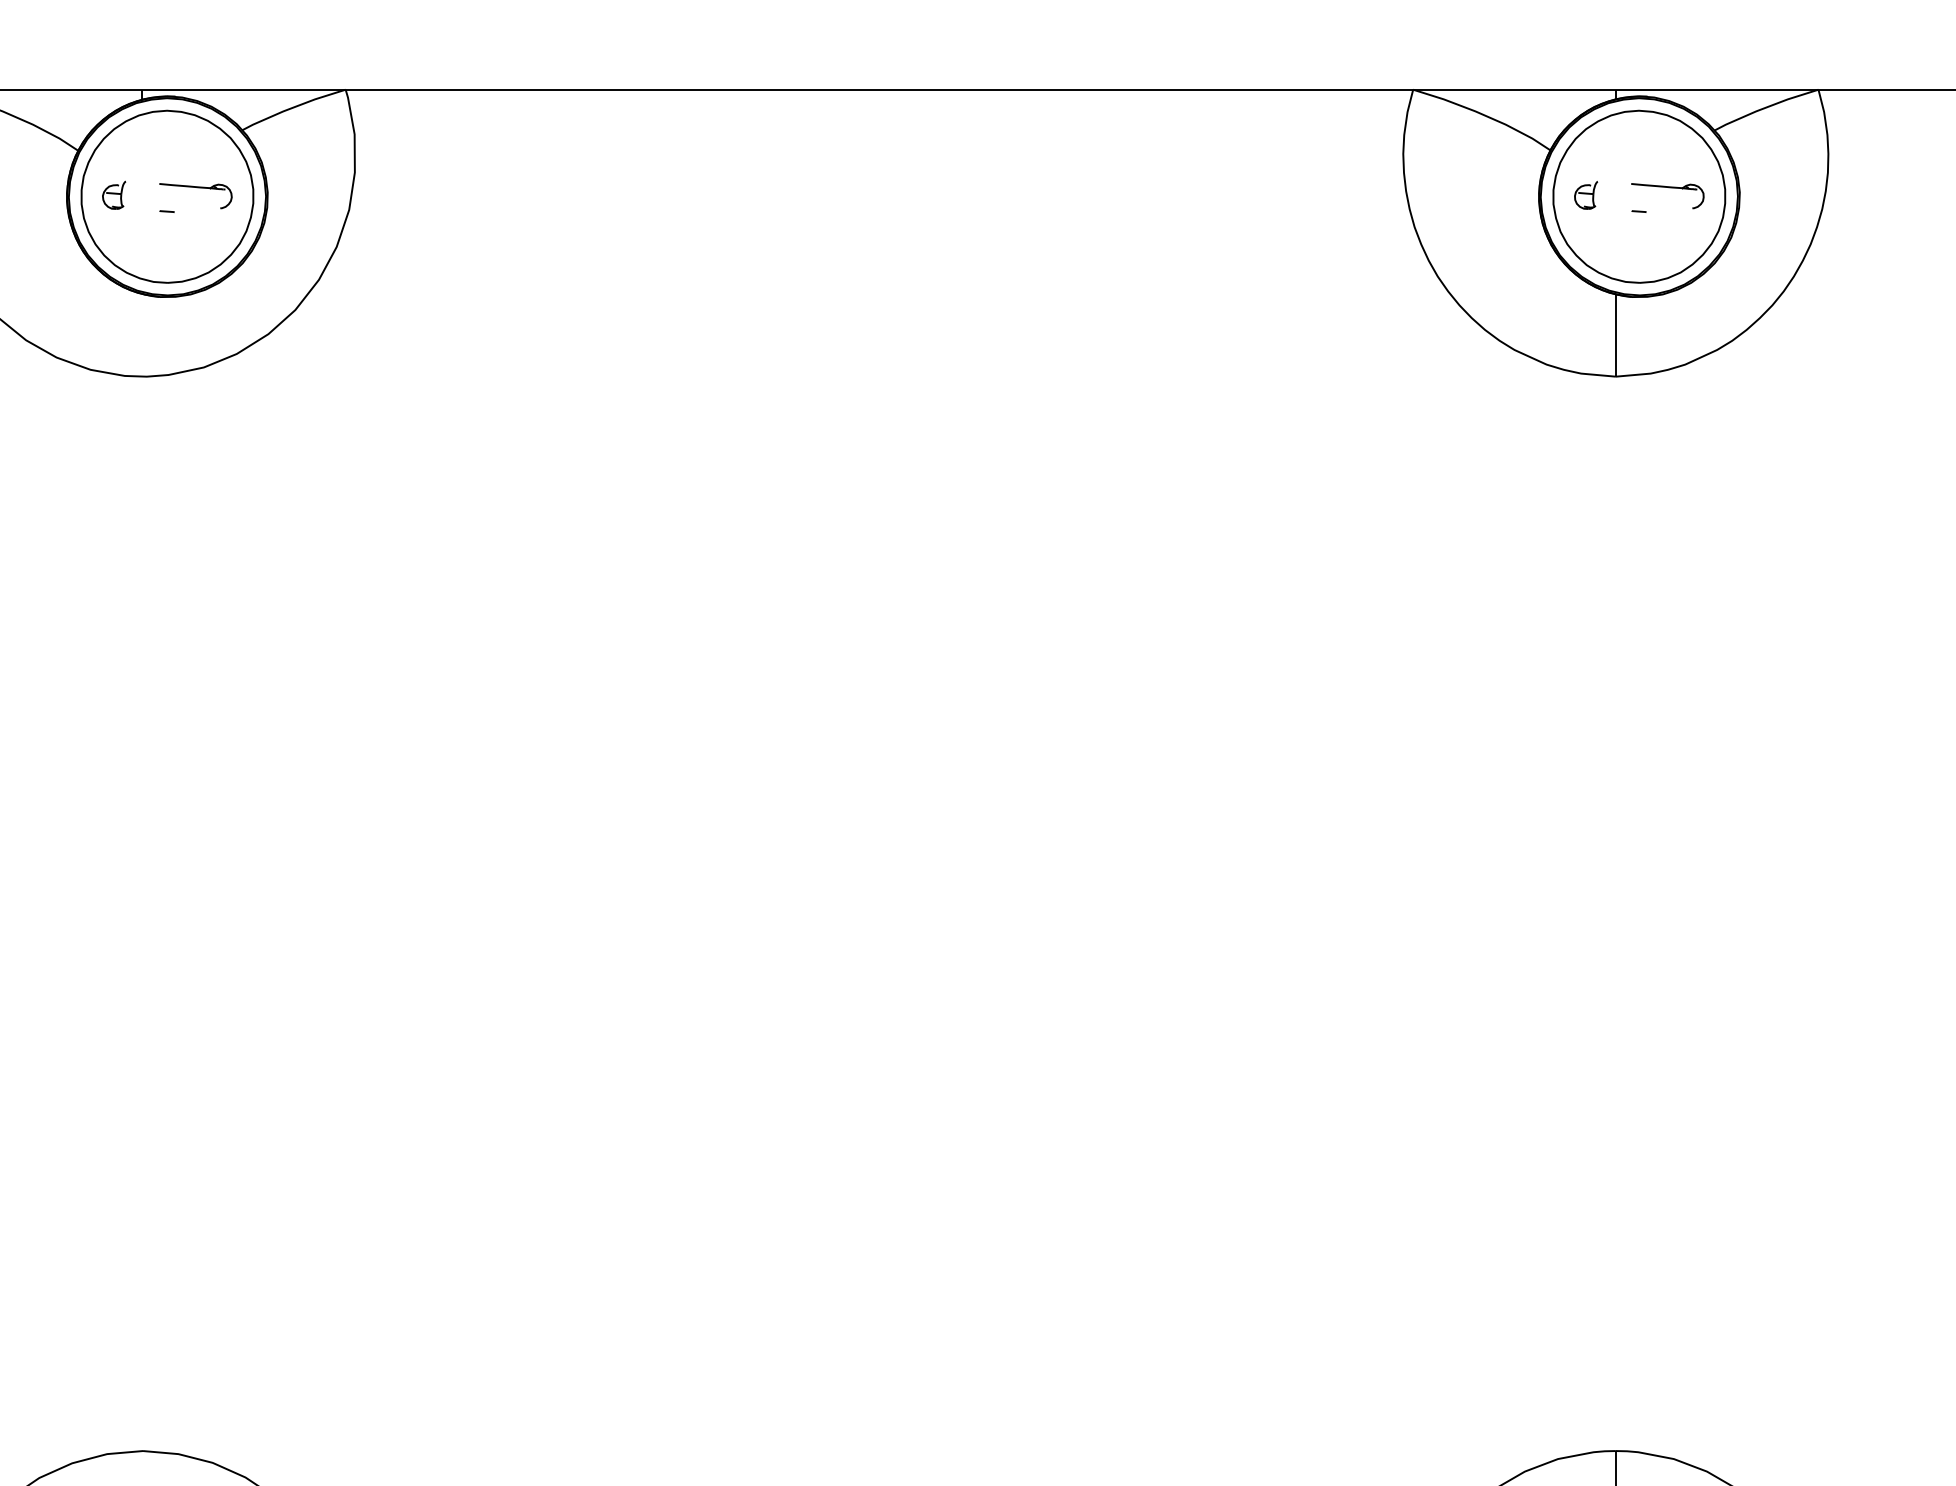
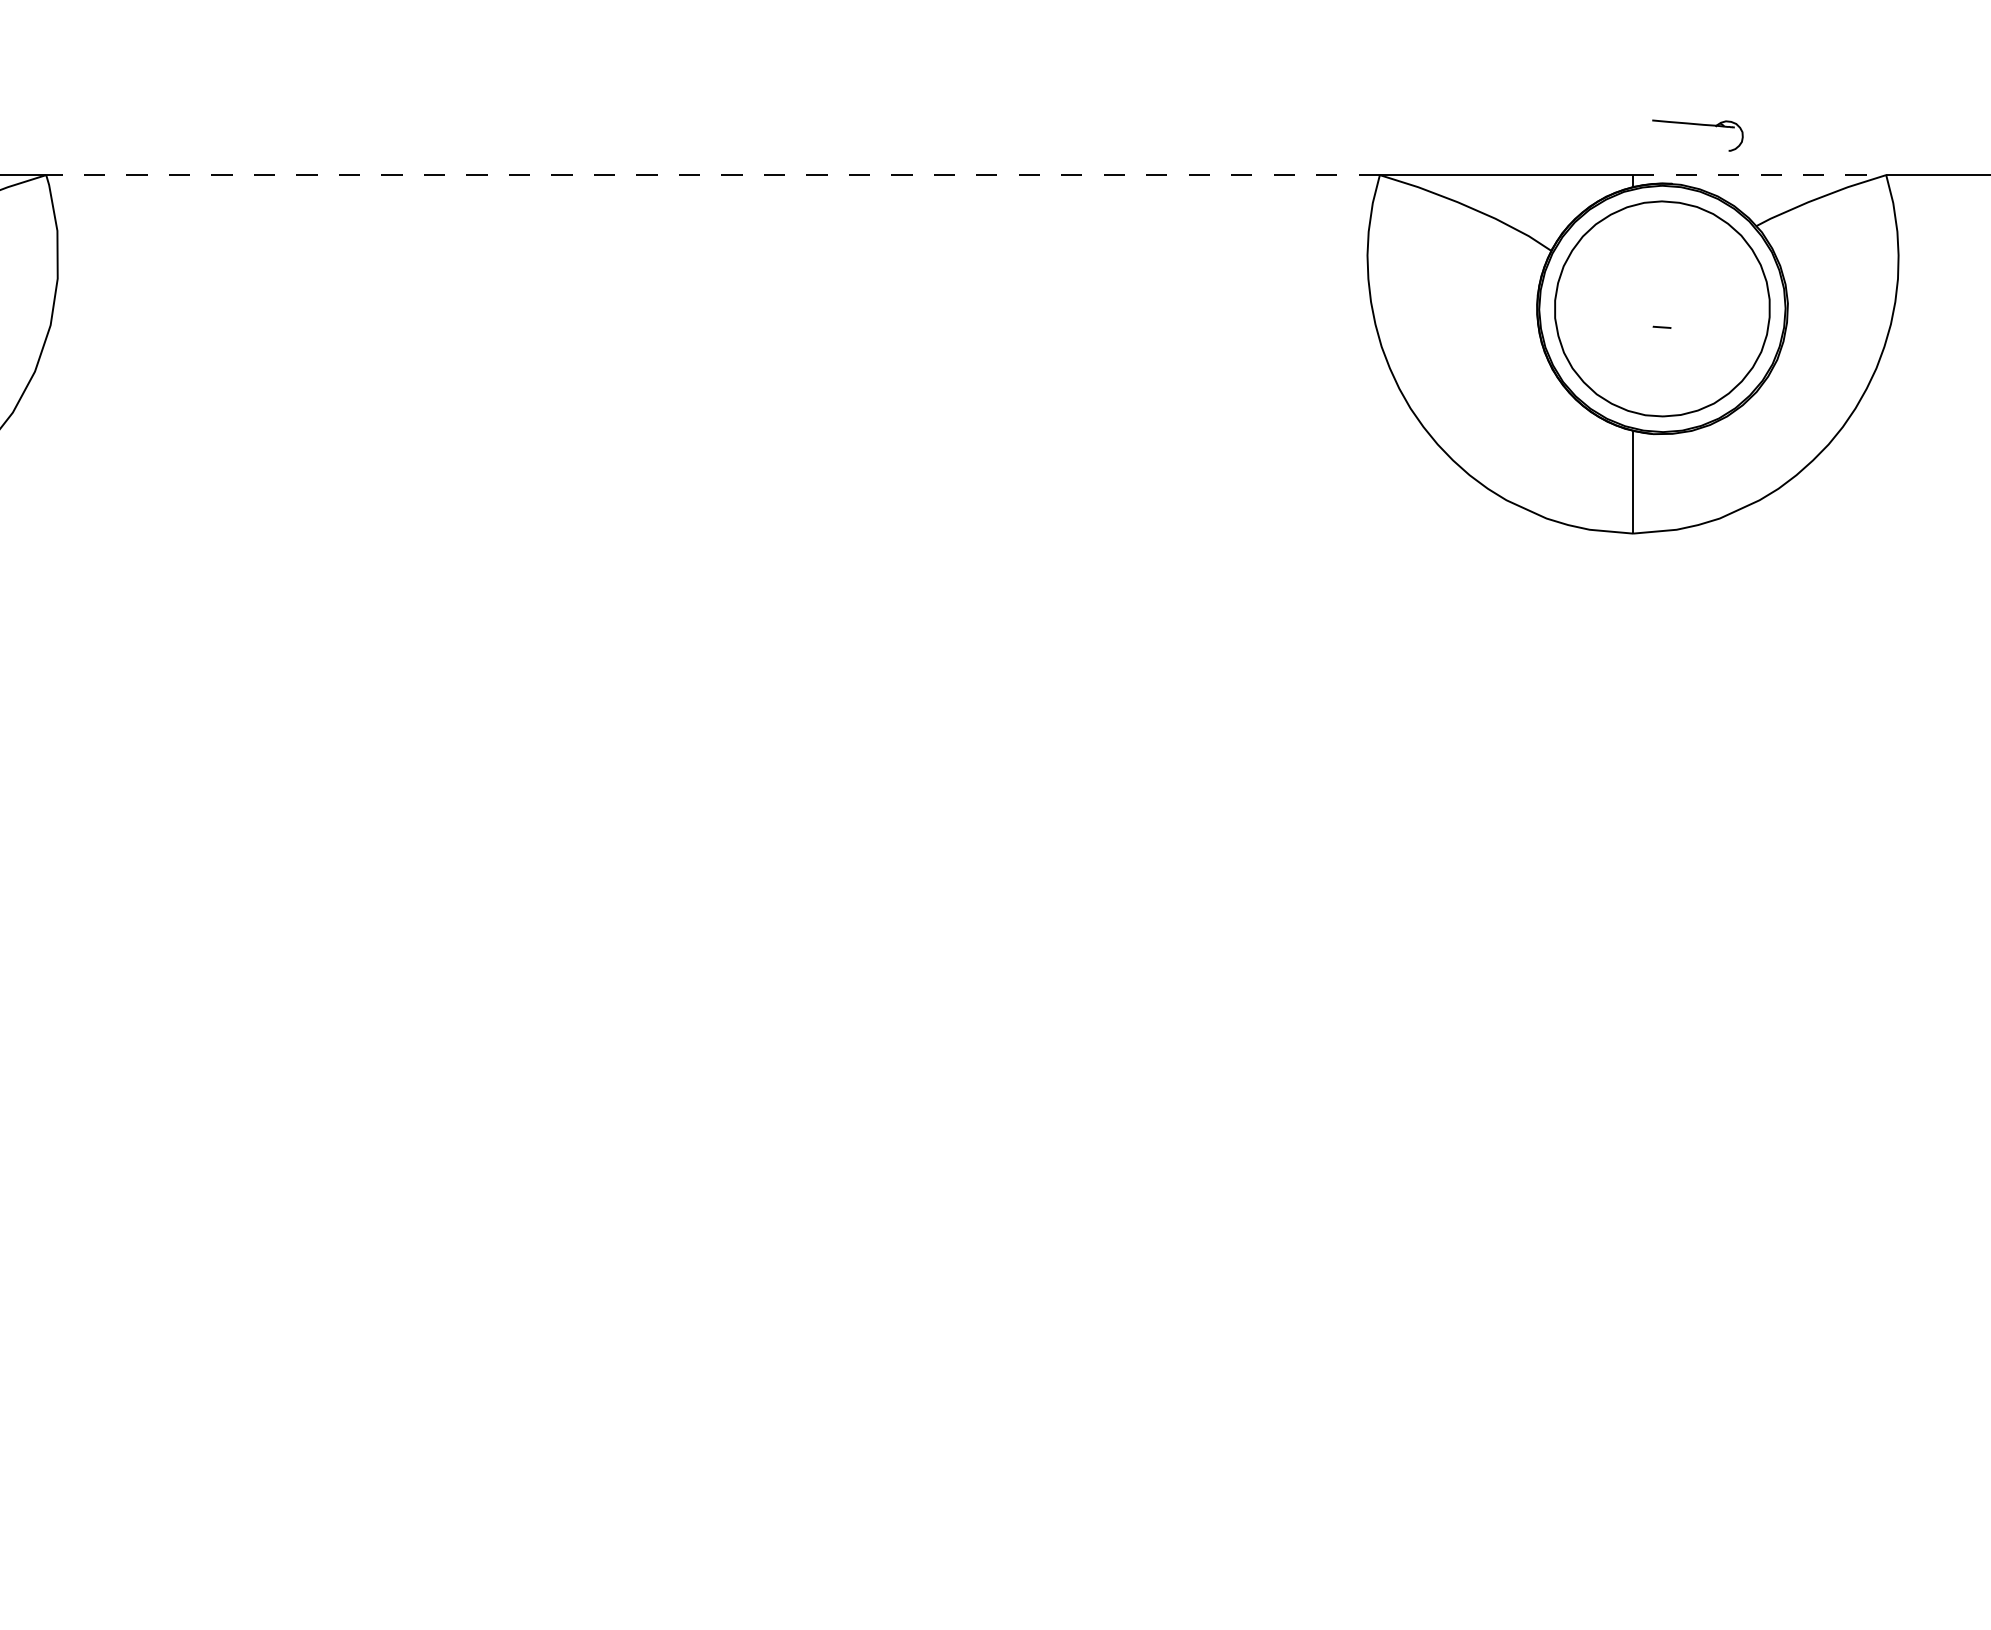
line: (878, 89) -> (711, 174), solid -> dashed
line: (1717, 89) -> (1760, 174), solid -> dashed
part: (1668, 188) -> (1698, 126), moved
part: (1586, 195) -> (1596, 307), removed

